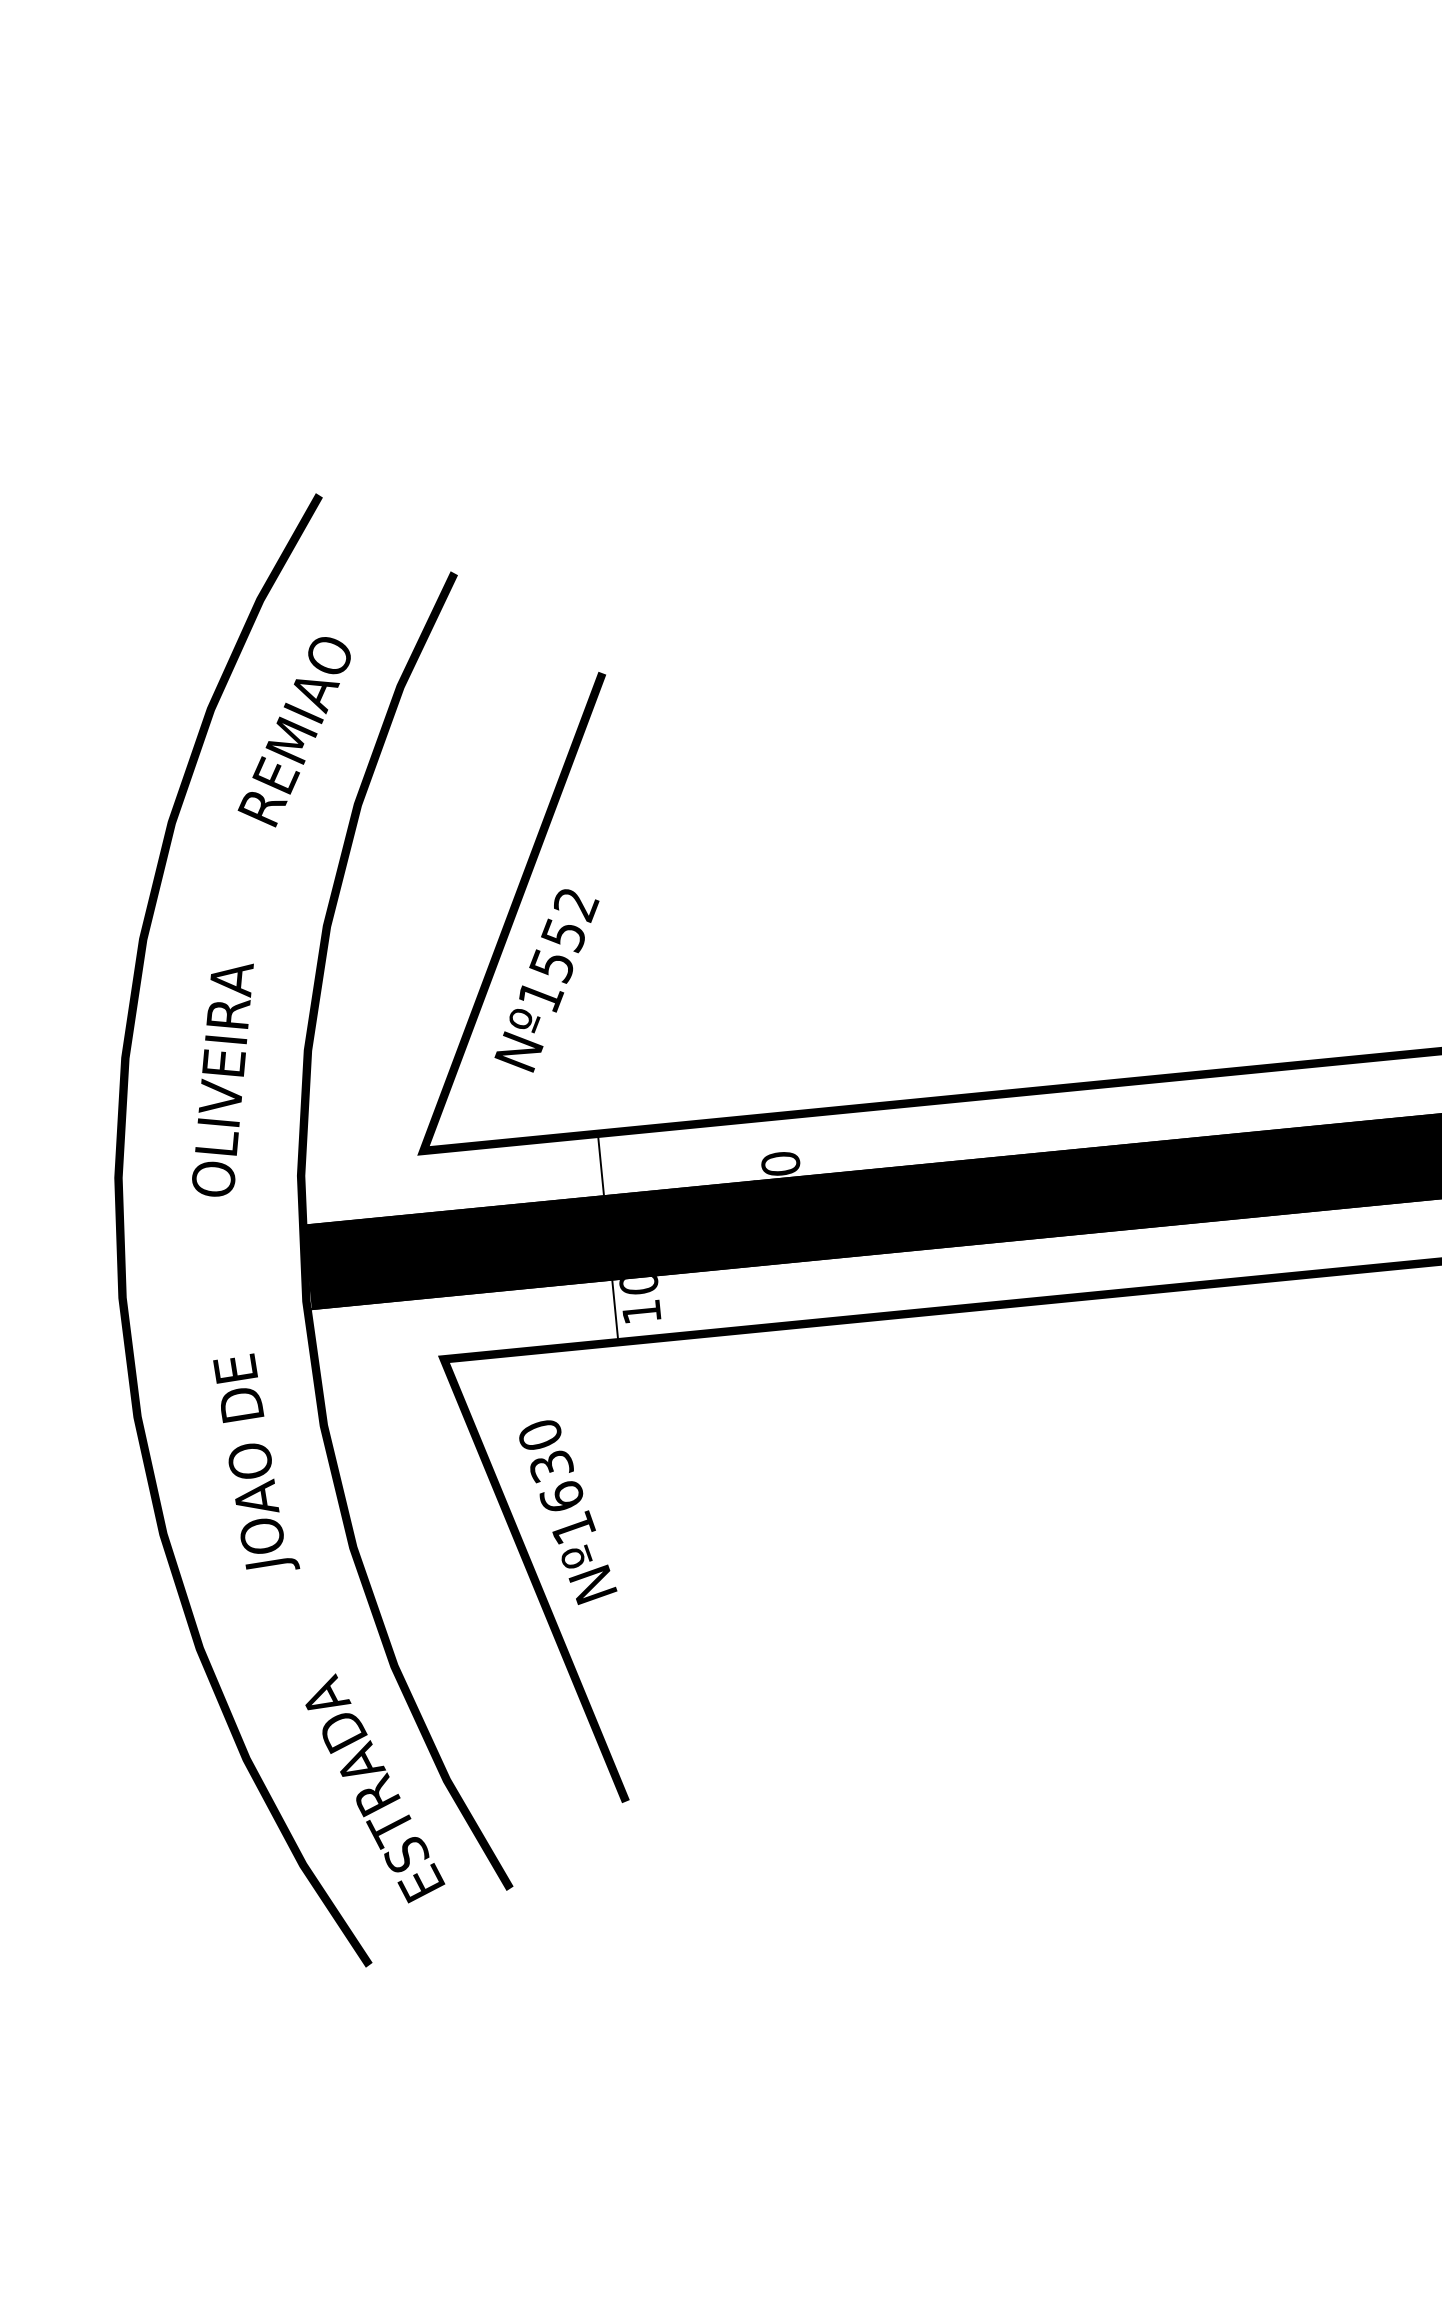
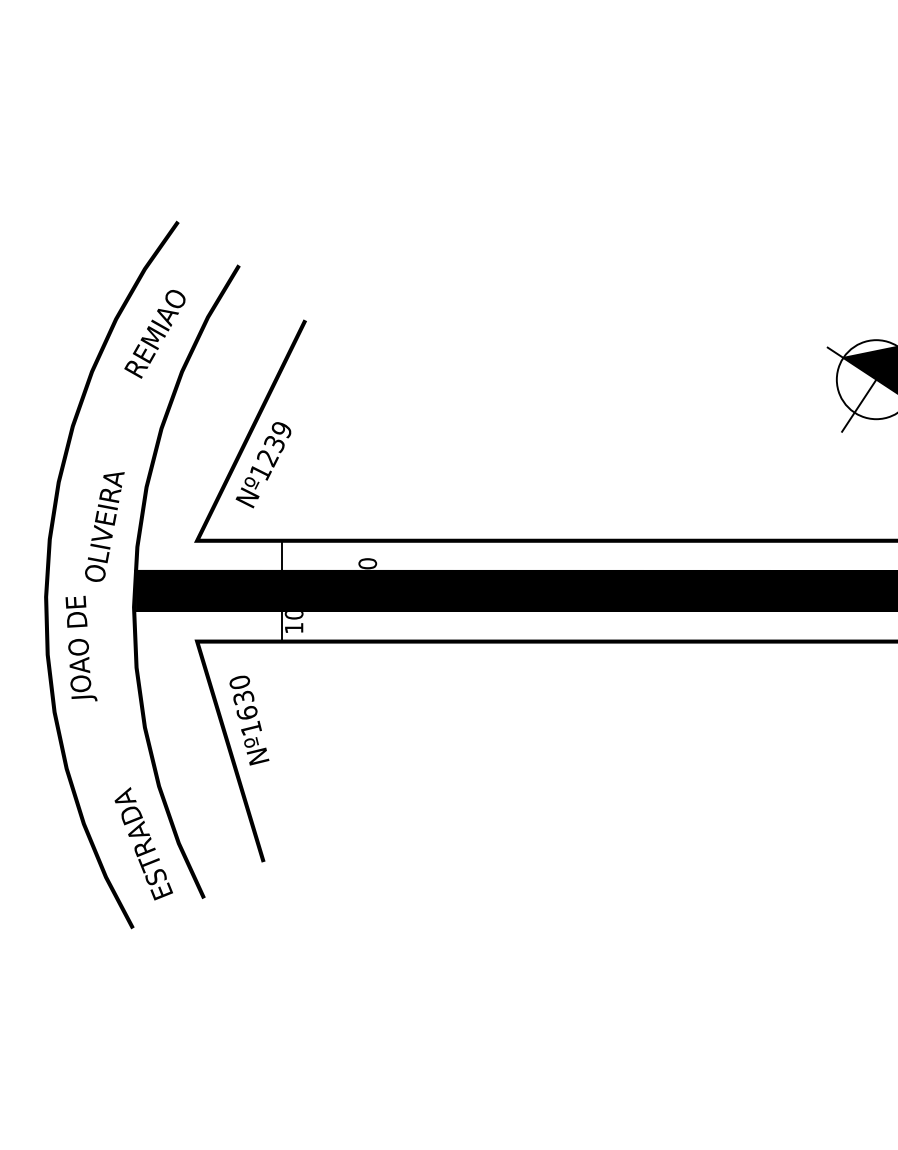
text: (563, 936) -> (274, 444), Nº1552 -> Nº1239
text: (223, 1080) -> (104, 526), moved
text: (256, 1463) -> (81, 648), moved

